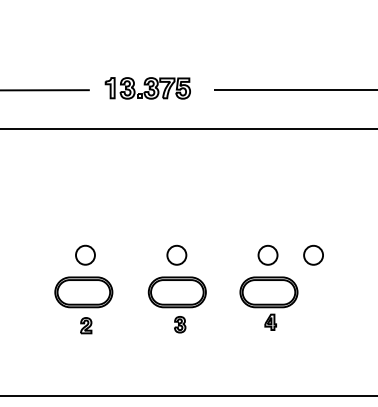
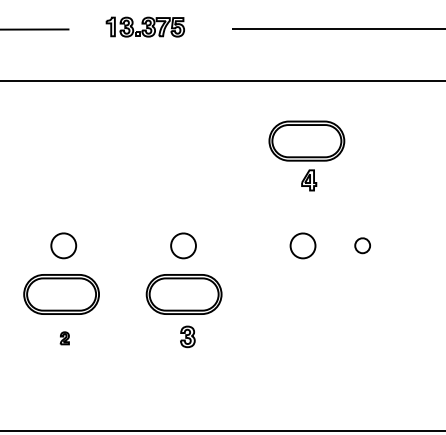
part: (147, 88) -> (145, 27), size x0.7
part: (313, 254) -> (362, 244), size x0.6
part: (268, 303) -> (306, 155), moved
part: (86, 325) -> (65, 337), size x0.6

